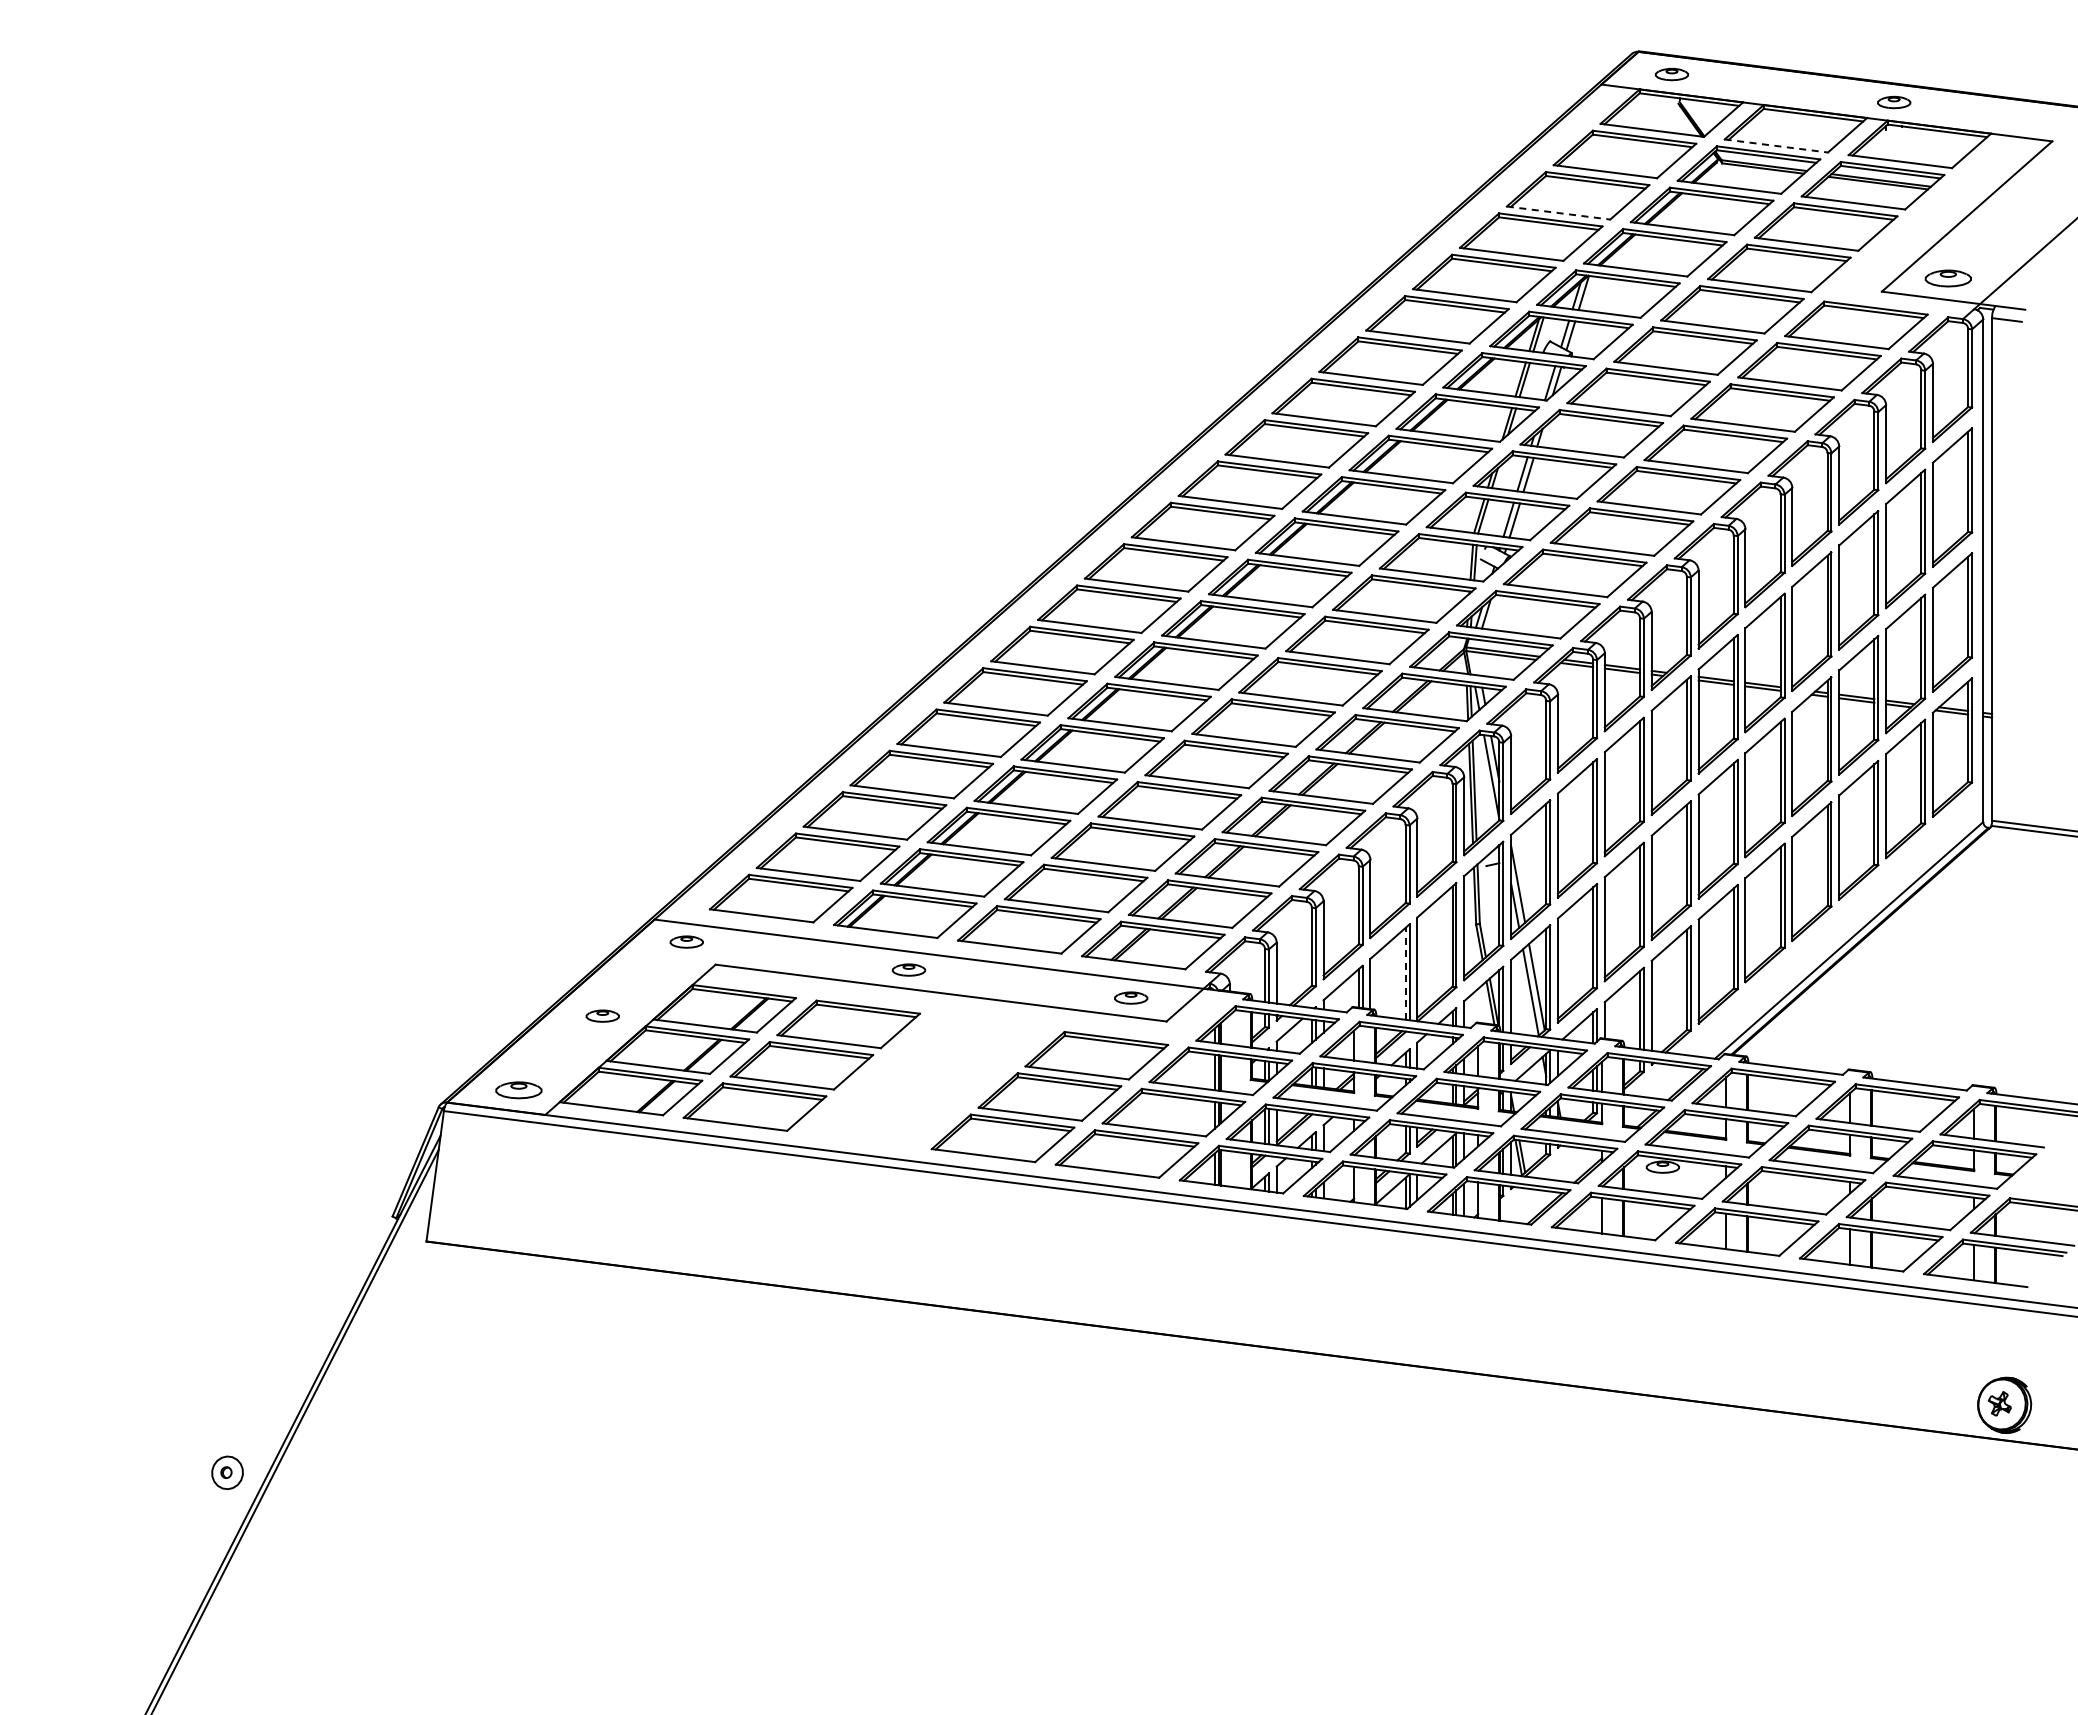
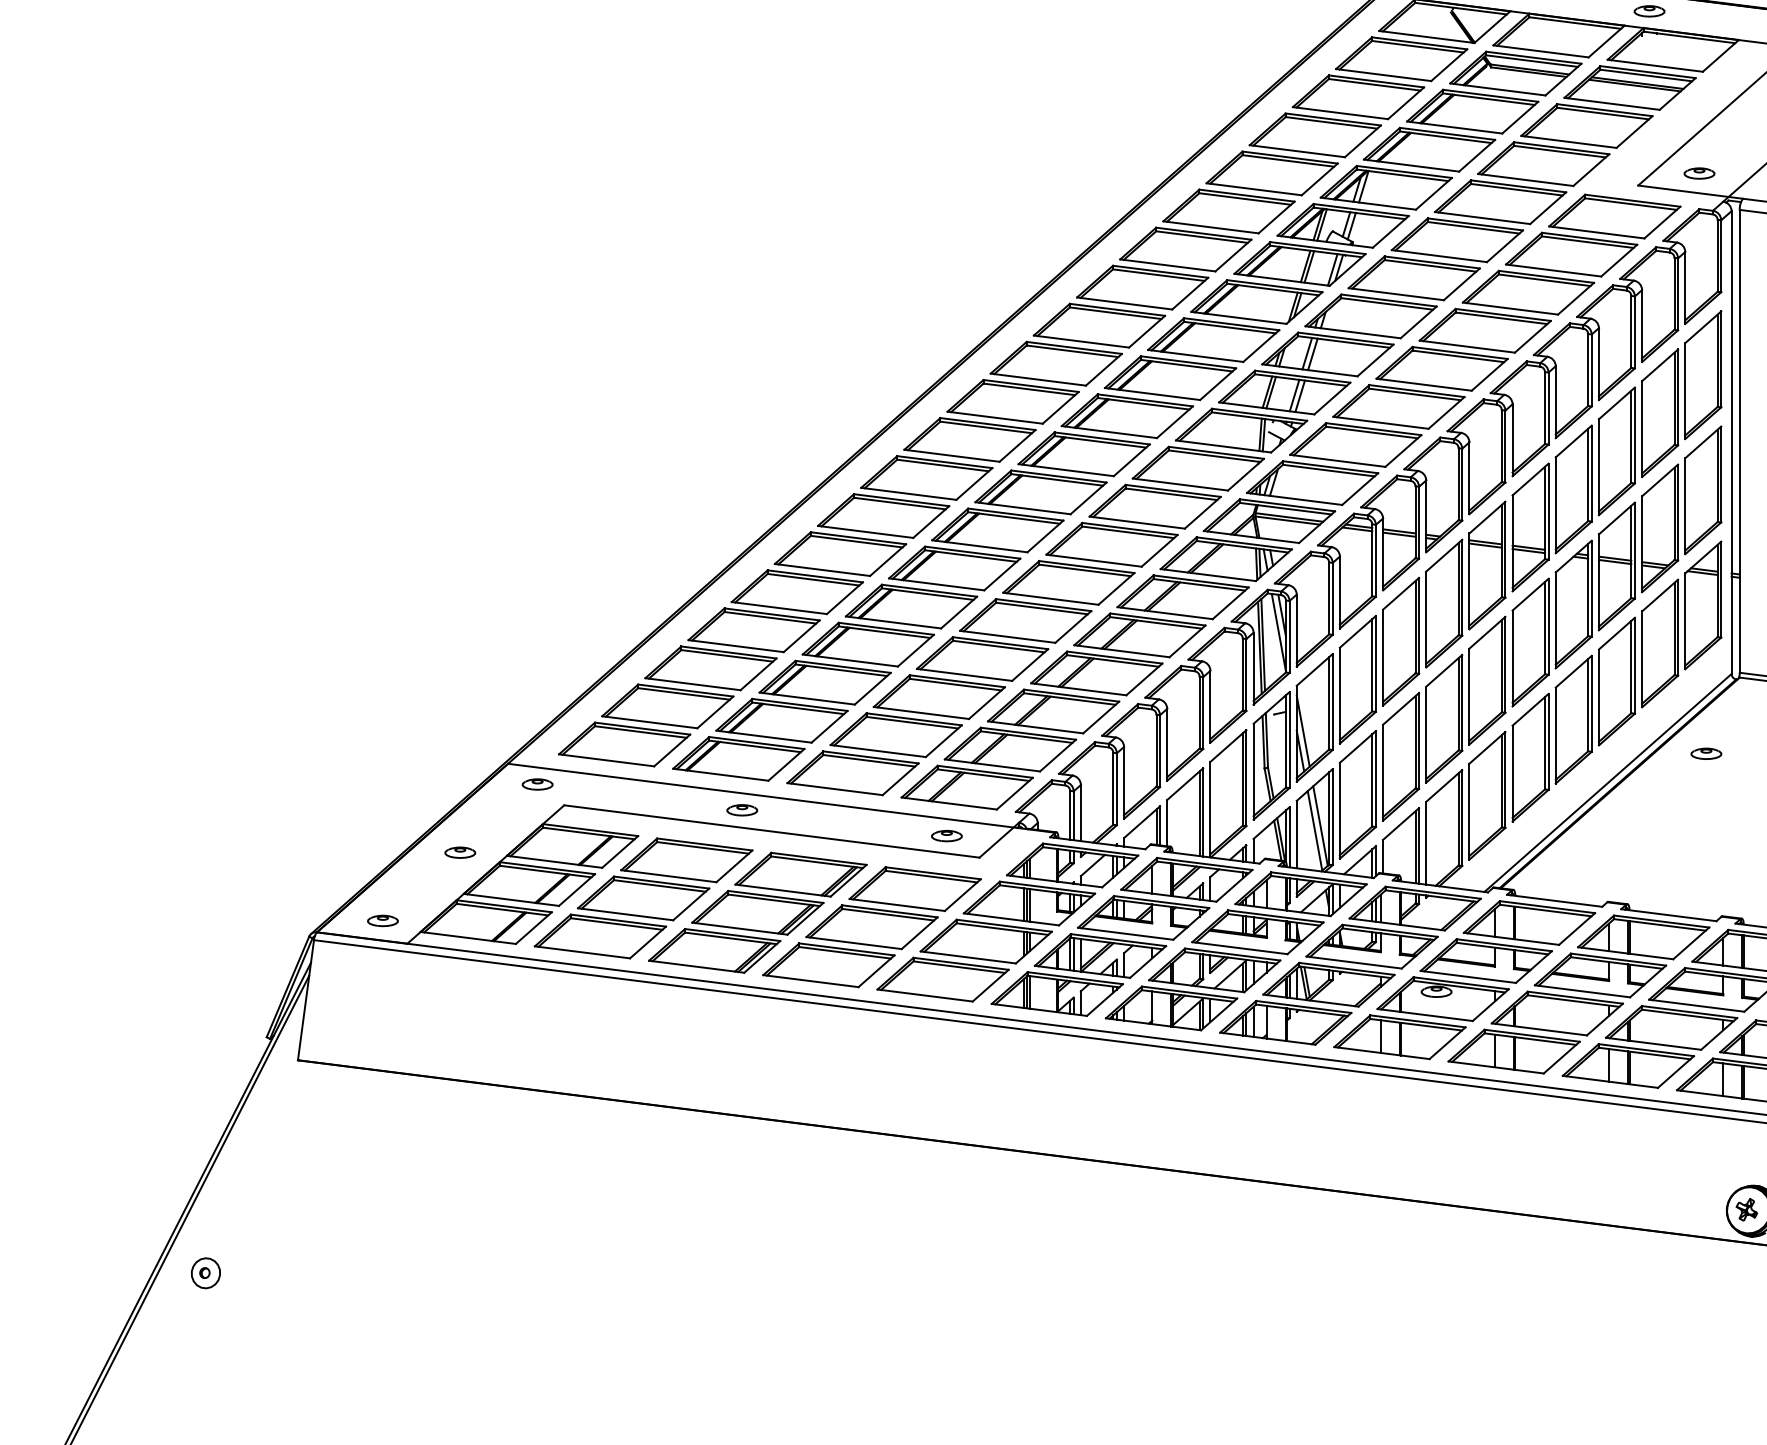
line: (1776, 146) -> (1541, 51), dashed -> solid
line: (1559, 213) -> (1341, 113), dashed -> solid
part: (1948, 278) -> (1699, 173), size x0.71
part: (1955, 908) -> (1706, 753), added
line: (1405, 973) -> (1199, 813), dashed -> solid
part: (925, 1081) -> (757, 912), added
part: (518, 1089) -> (382, 920), size x0.71
part: (227, 1472) -> (205, 1272), moved

